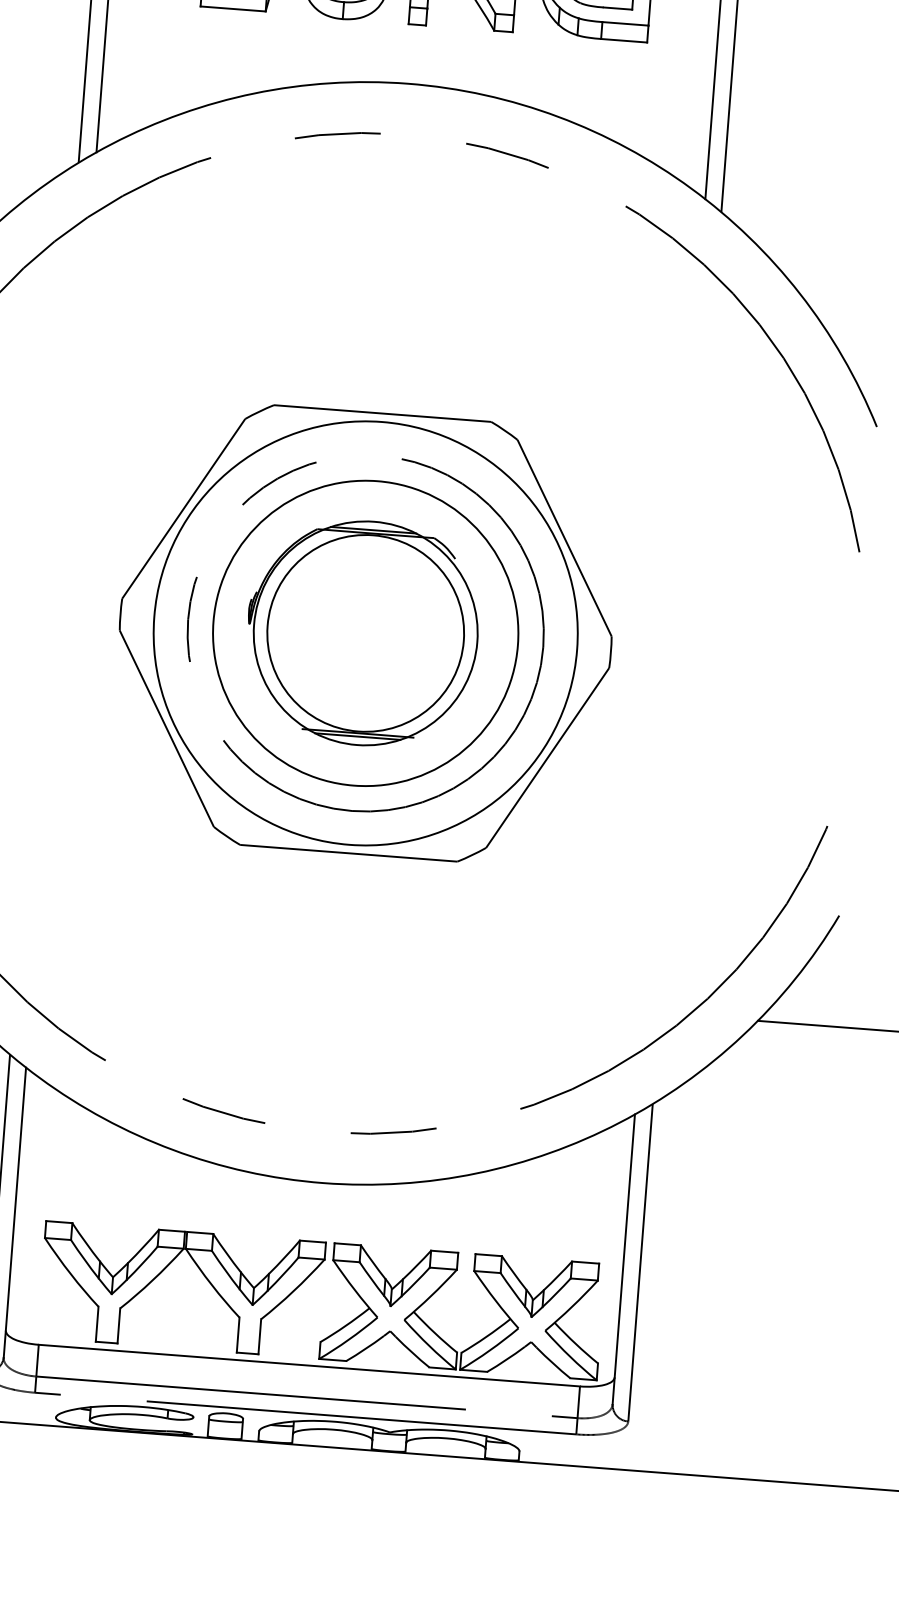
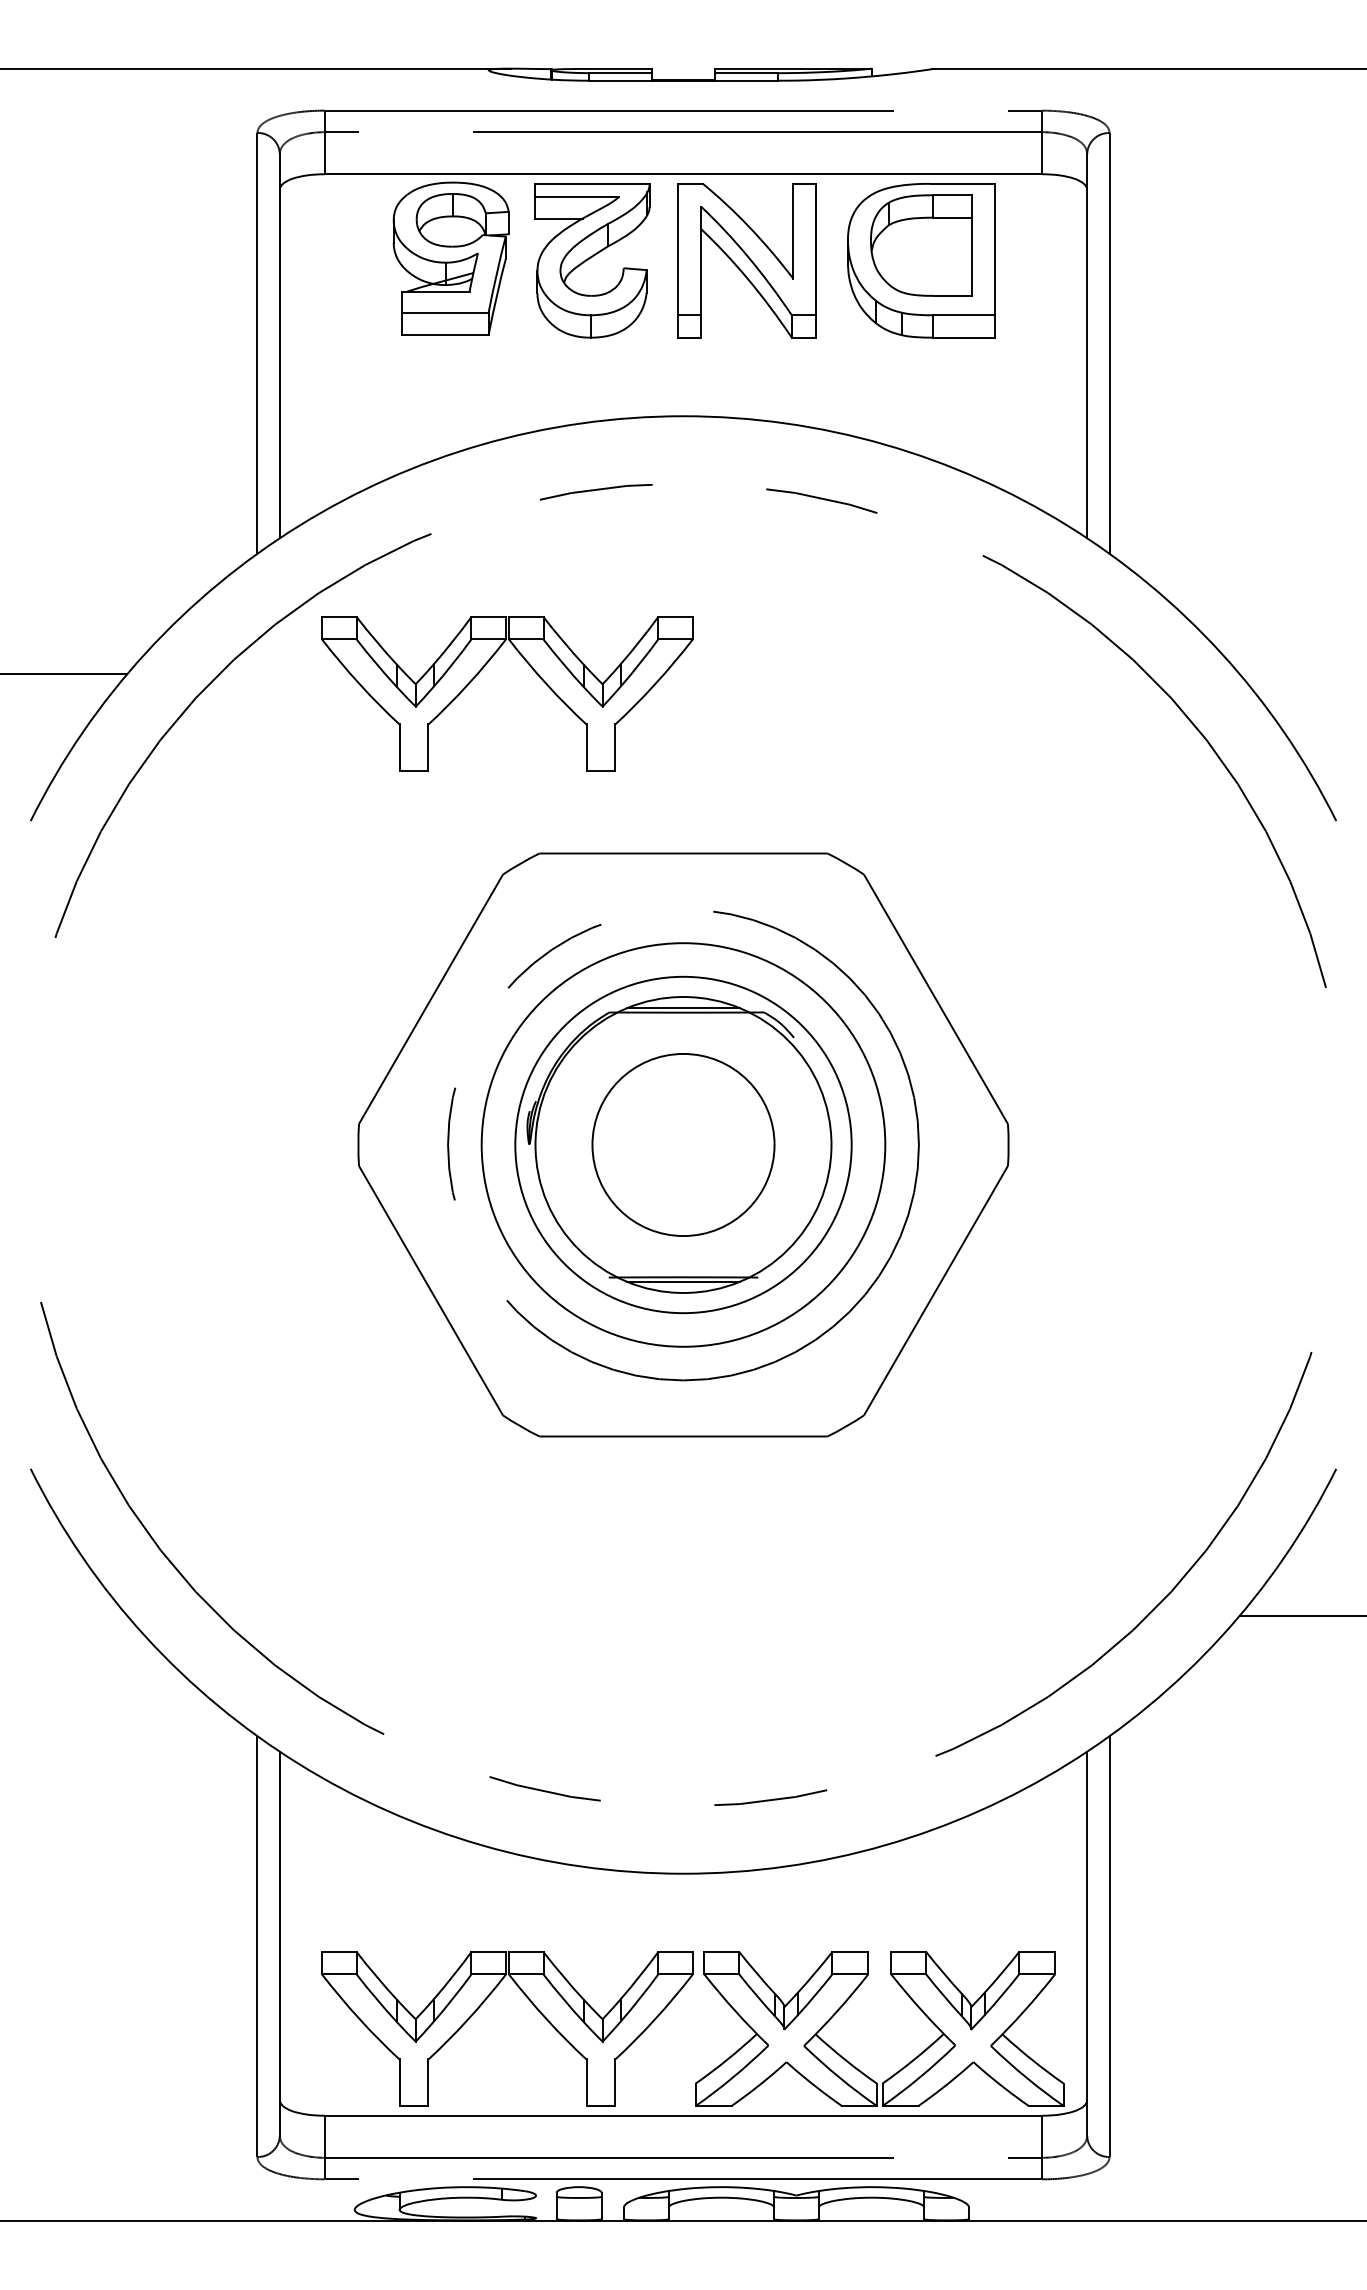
part: (240, 265) -> (480, 672), added
circle: (365, 633) -> (683, 1144), size x0.6
circle: (365, 633) -> (683, 1144), size x0.7

